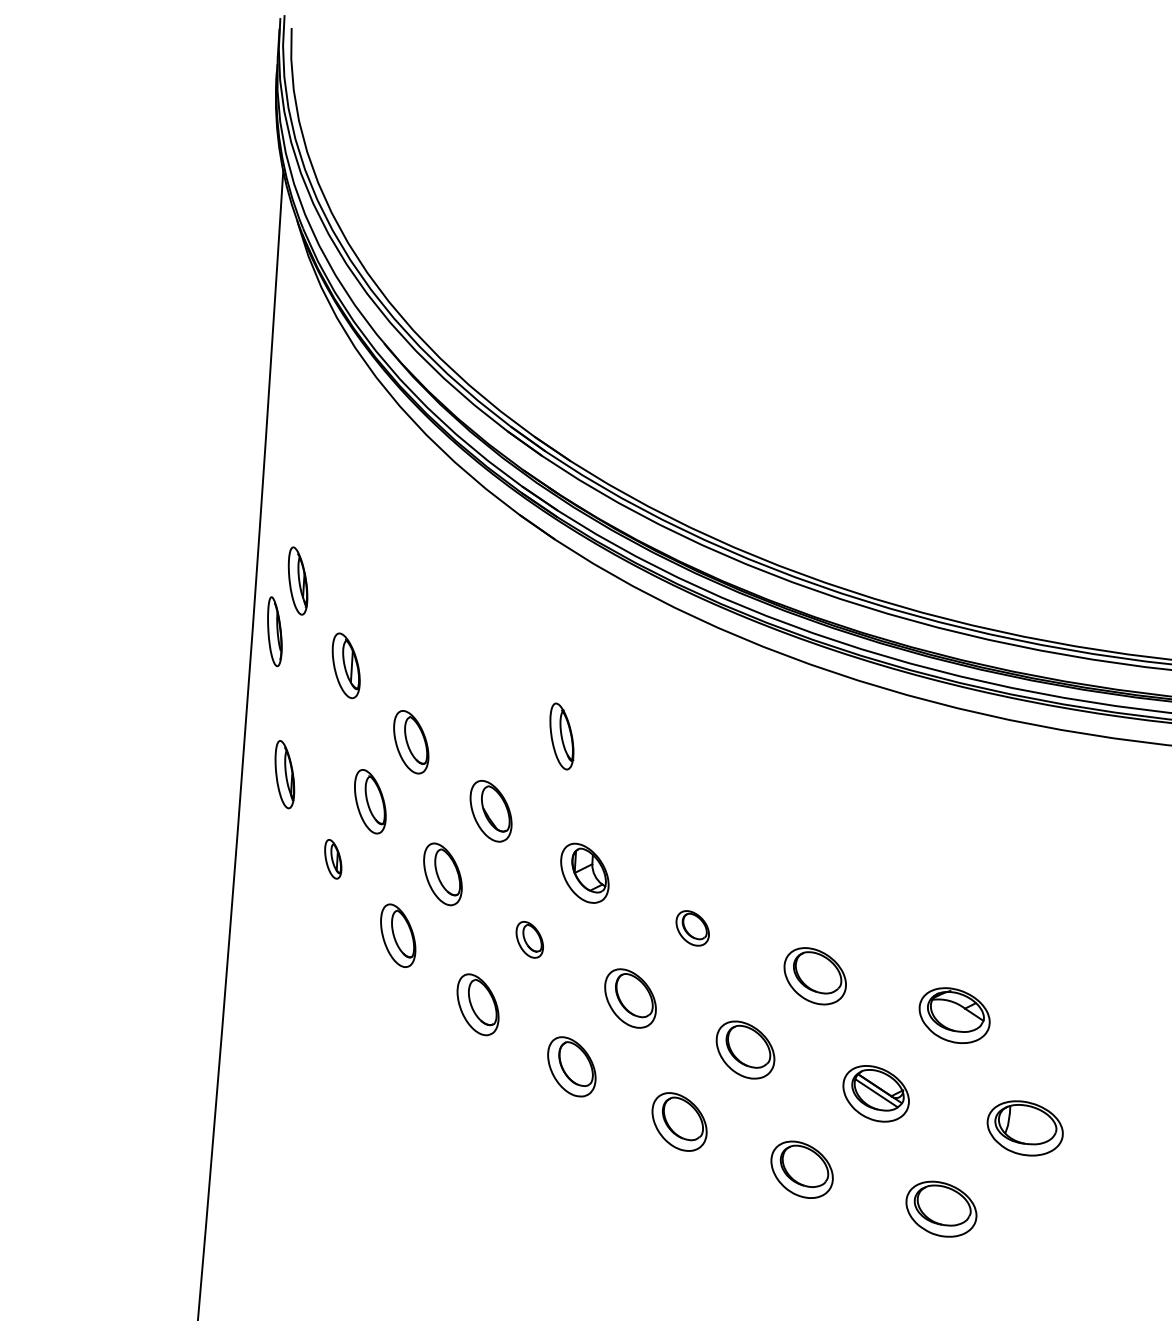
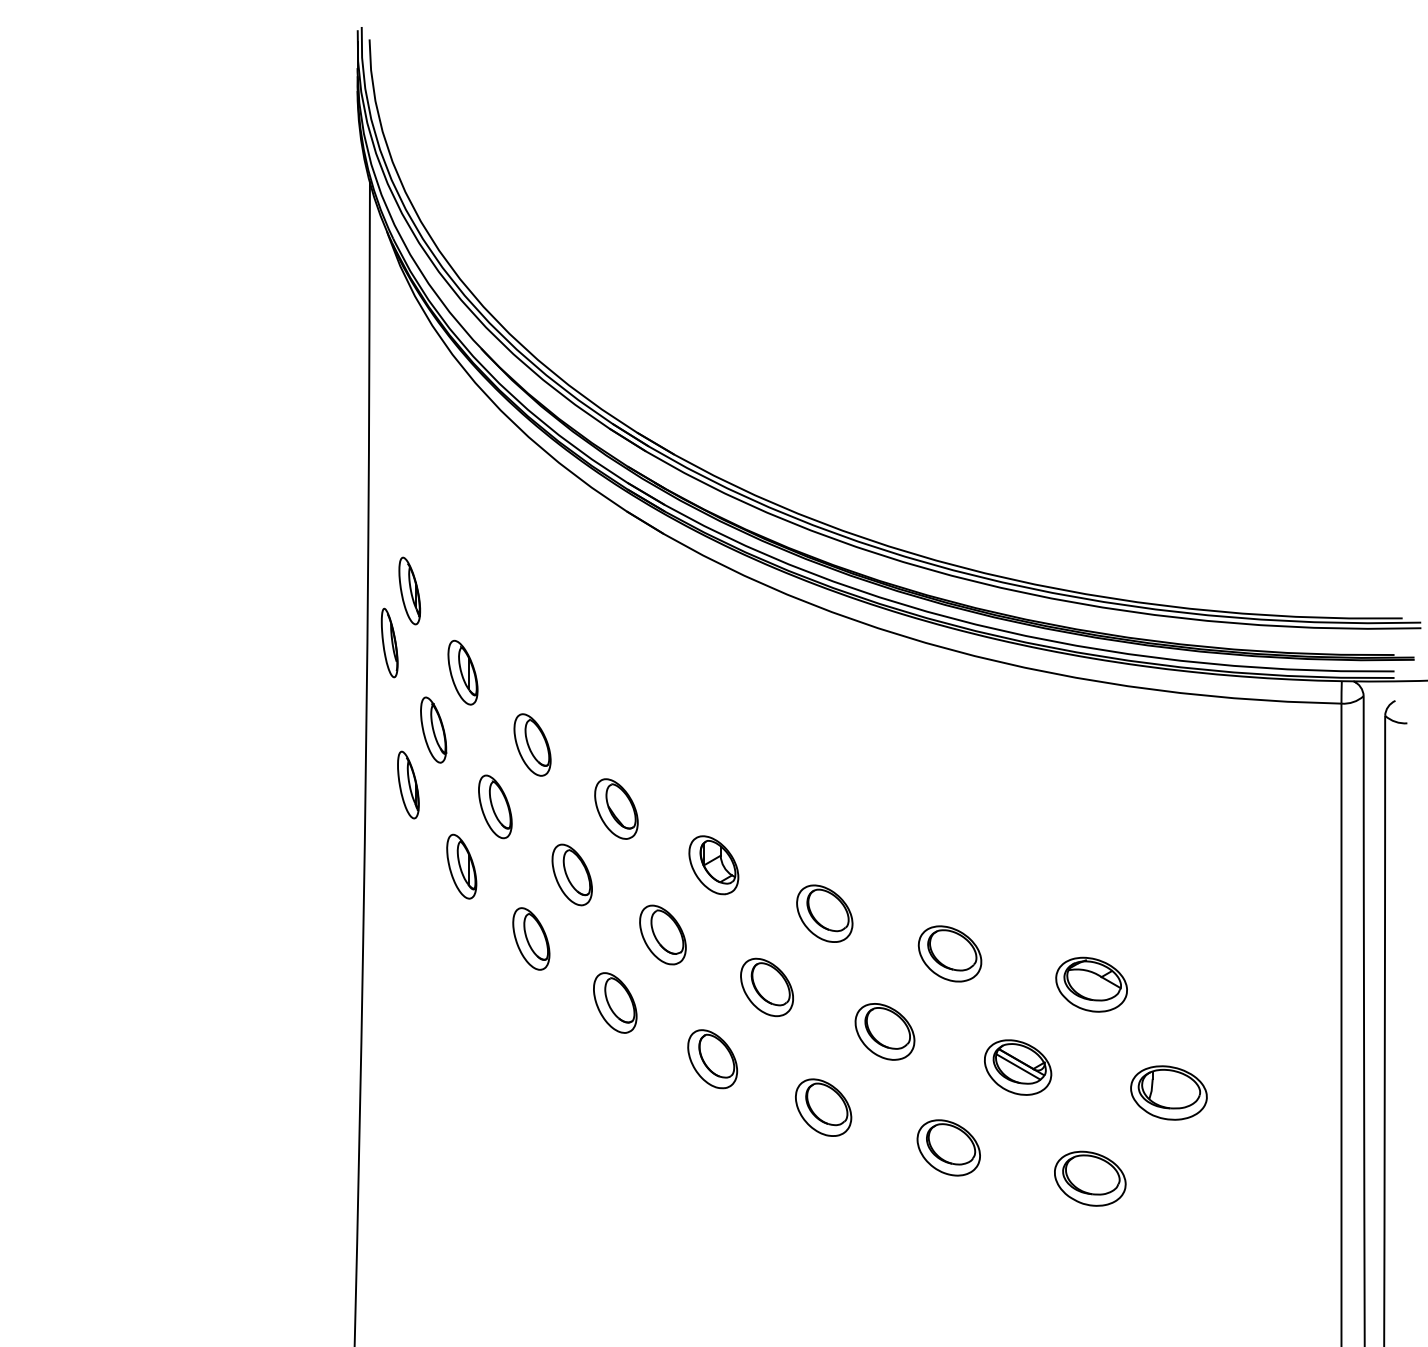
part: (561, 735) -> (433, 729), moved
part: (332, 859) -> (461, 866), size x1.67
part: (692, 928) -> (824, 913), size x1.67
part: (529, 939) -> (662, 934), size x1.67

